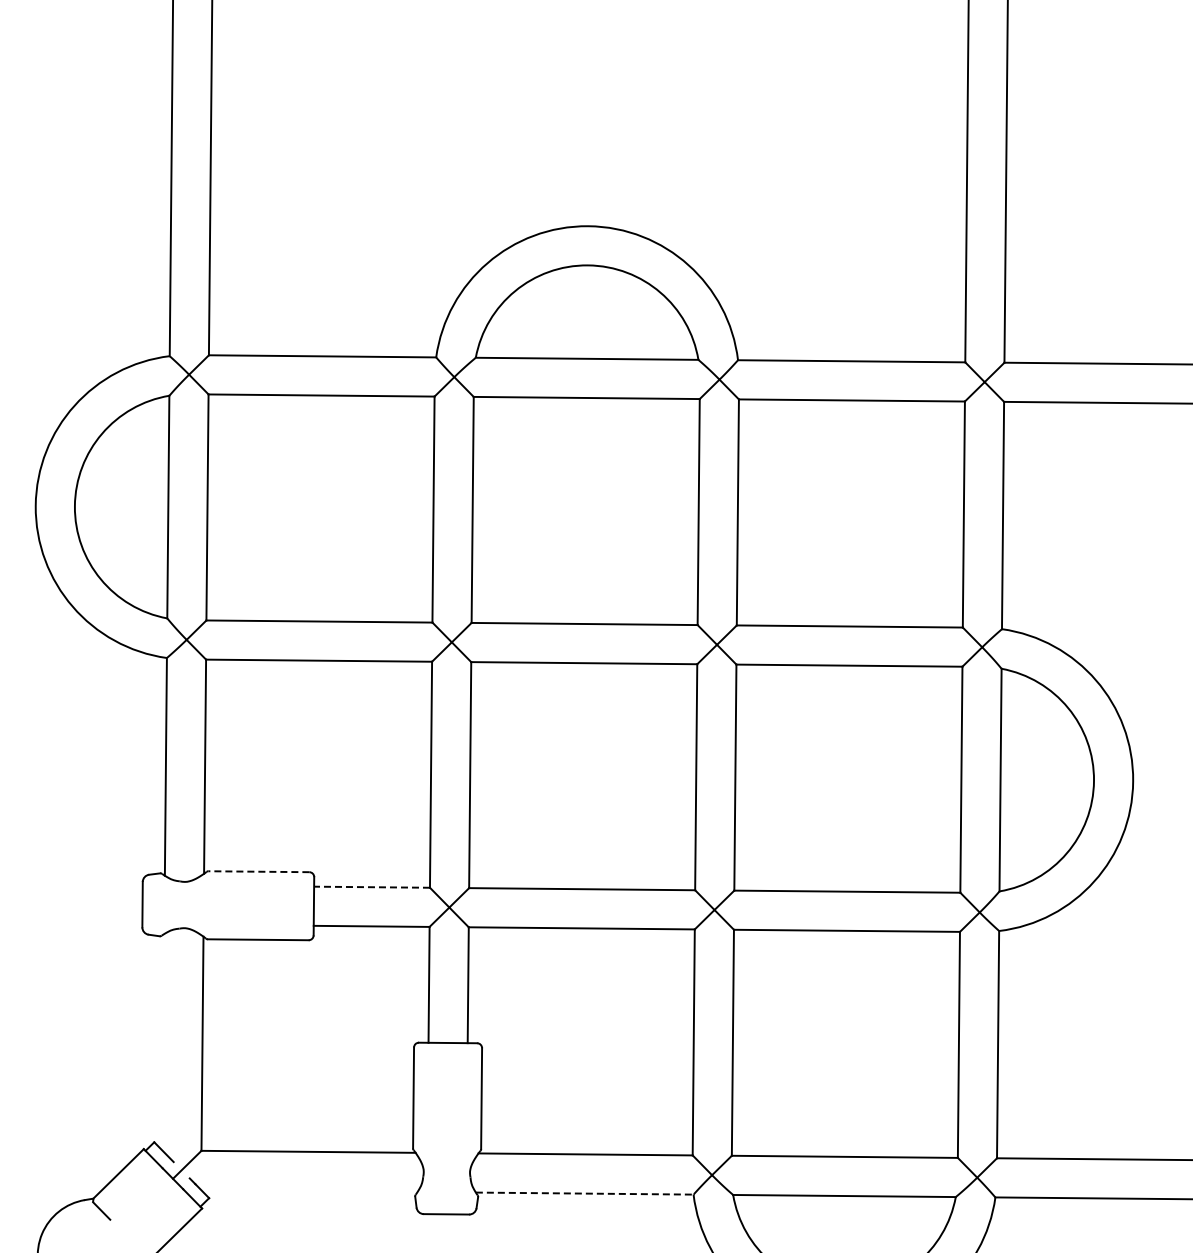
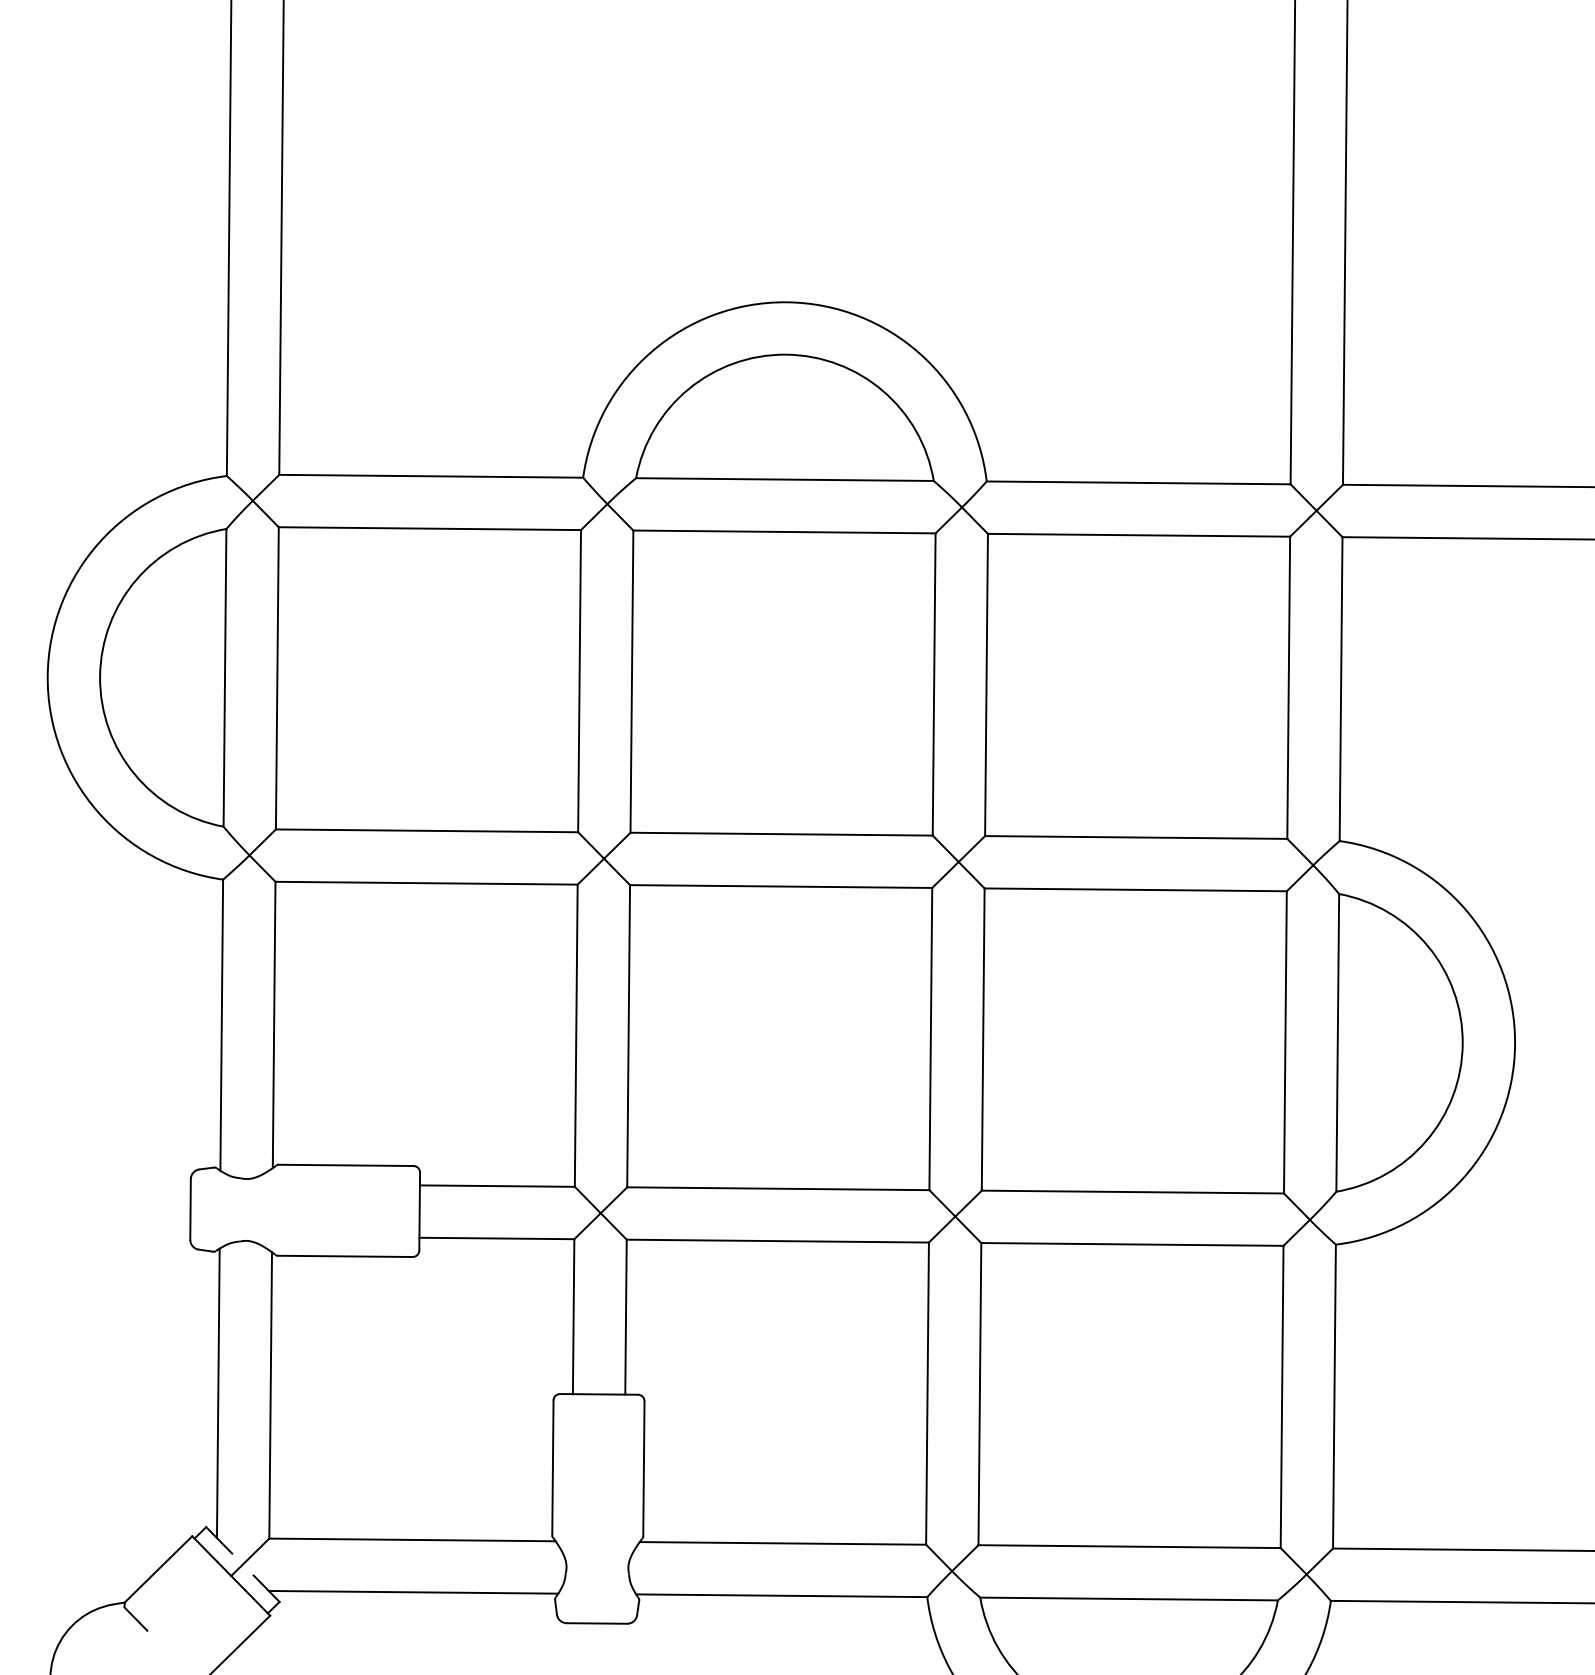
line: (258, 871) -> (345, 1165), dashed -> solid
line: (372, 887) -> (497, 1186), dashed -> solid
line: (163, 1042) -> (218, 1393), added
line: (309, 1191) -> (413, 1592), added
line: (584, 1193) -> (781, 1595), dashed -> solid

